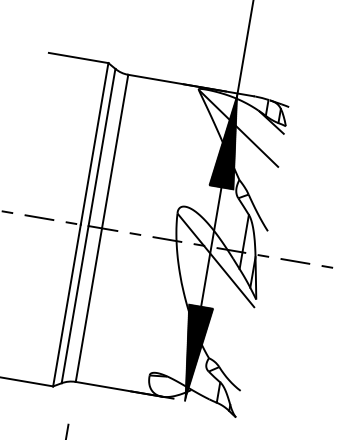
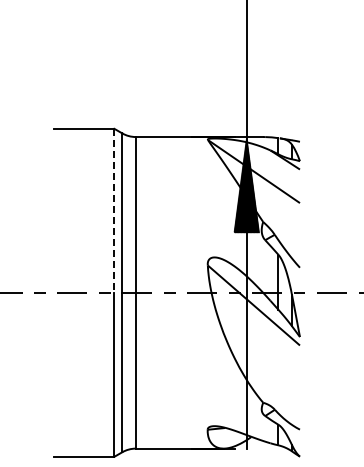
line: (94, 143) -> (114, 210), solid -> dashed
hatch: (192, 353) -> (246, 400), removed

